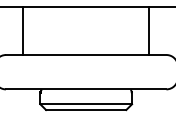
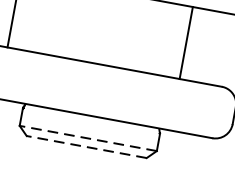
line: (149, 30) -> (186, 42), moved
line: (86, 104) -> (88, 138), solid -> dashed
line: (85, 110) -> (85, 147), solid -> dashed

